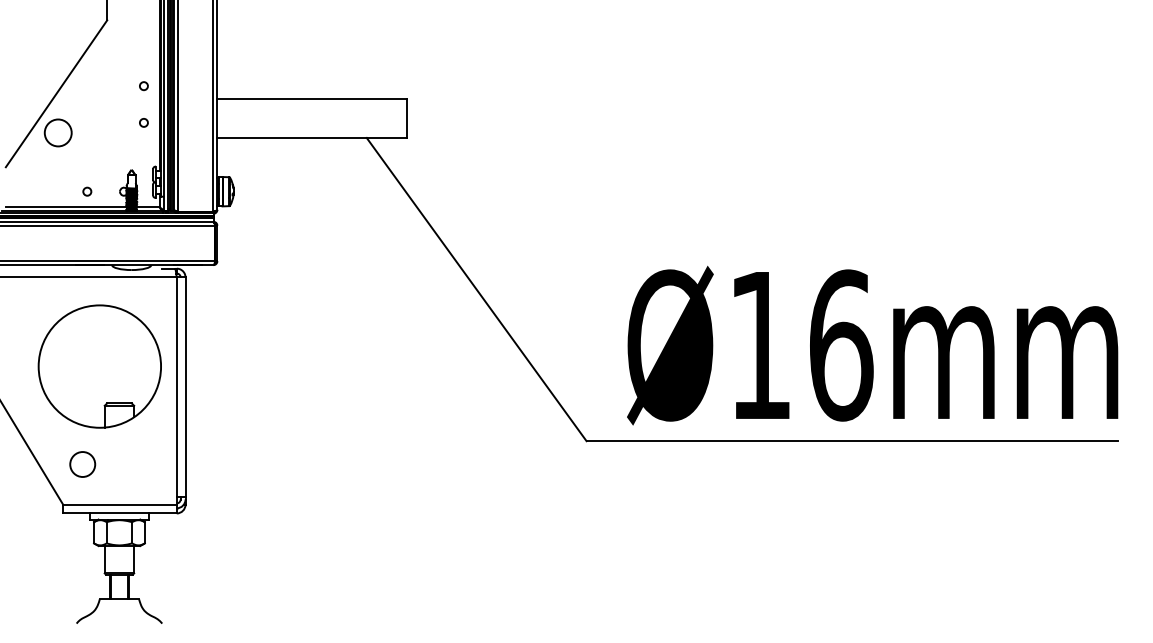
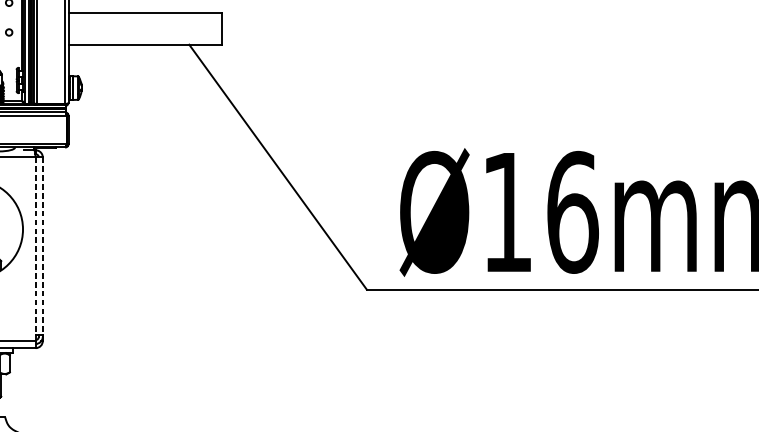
line: (176, 387) -> (35, 246), solid -> dashed
line: (185, 387) -> (42, 246), solid -> dashed

